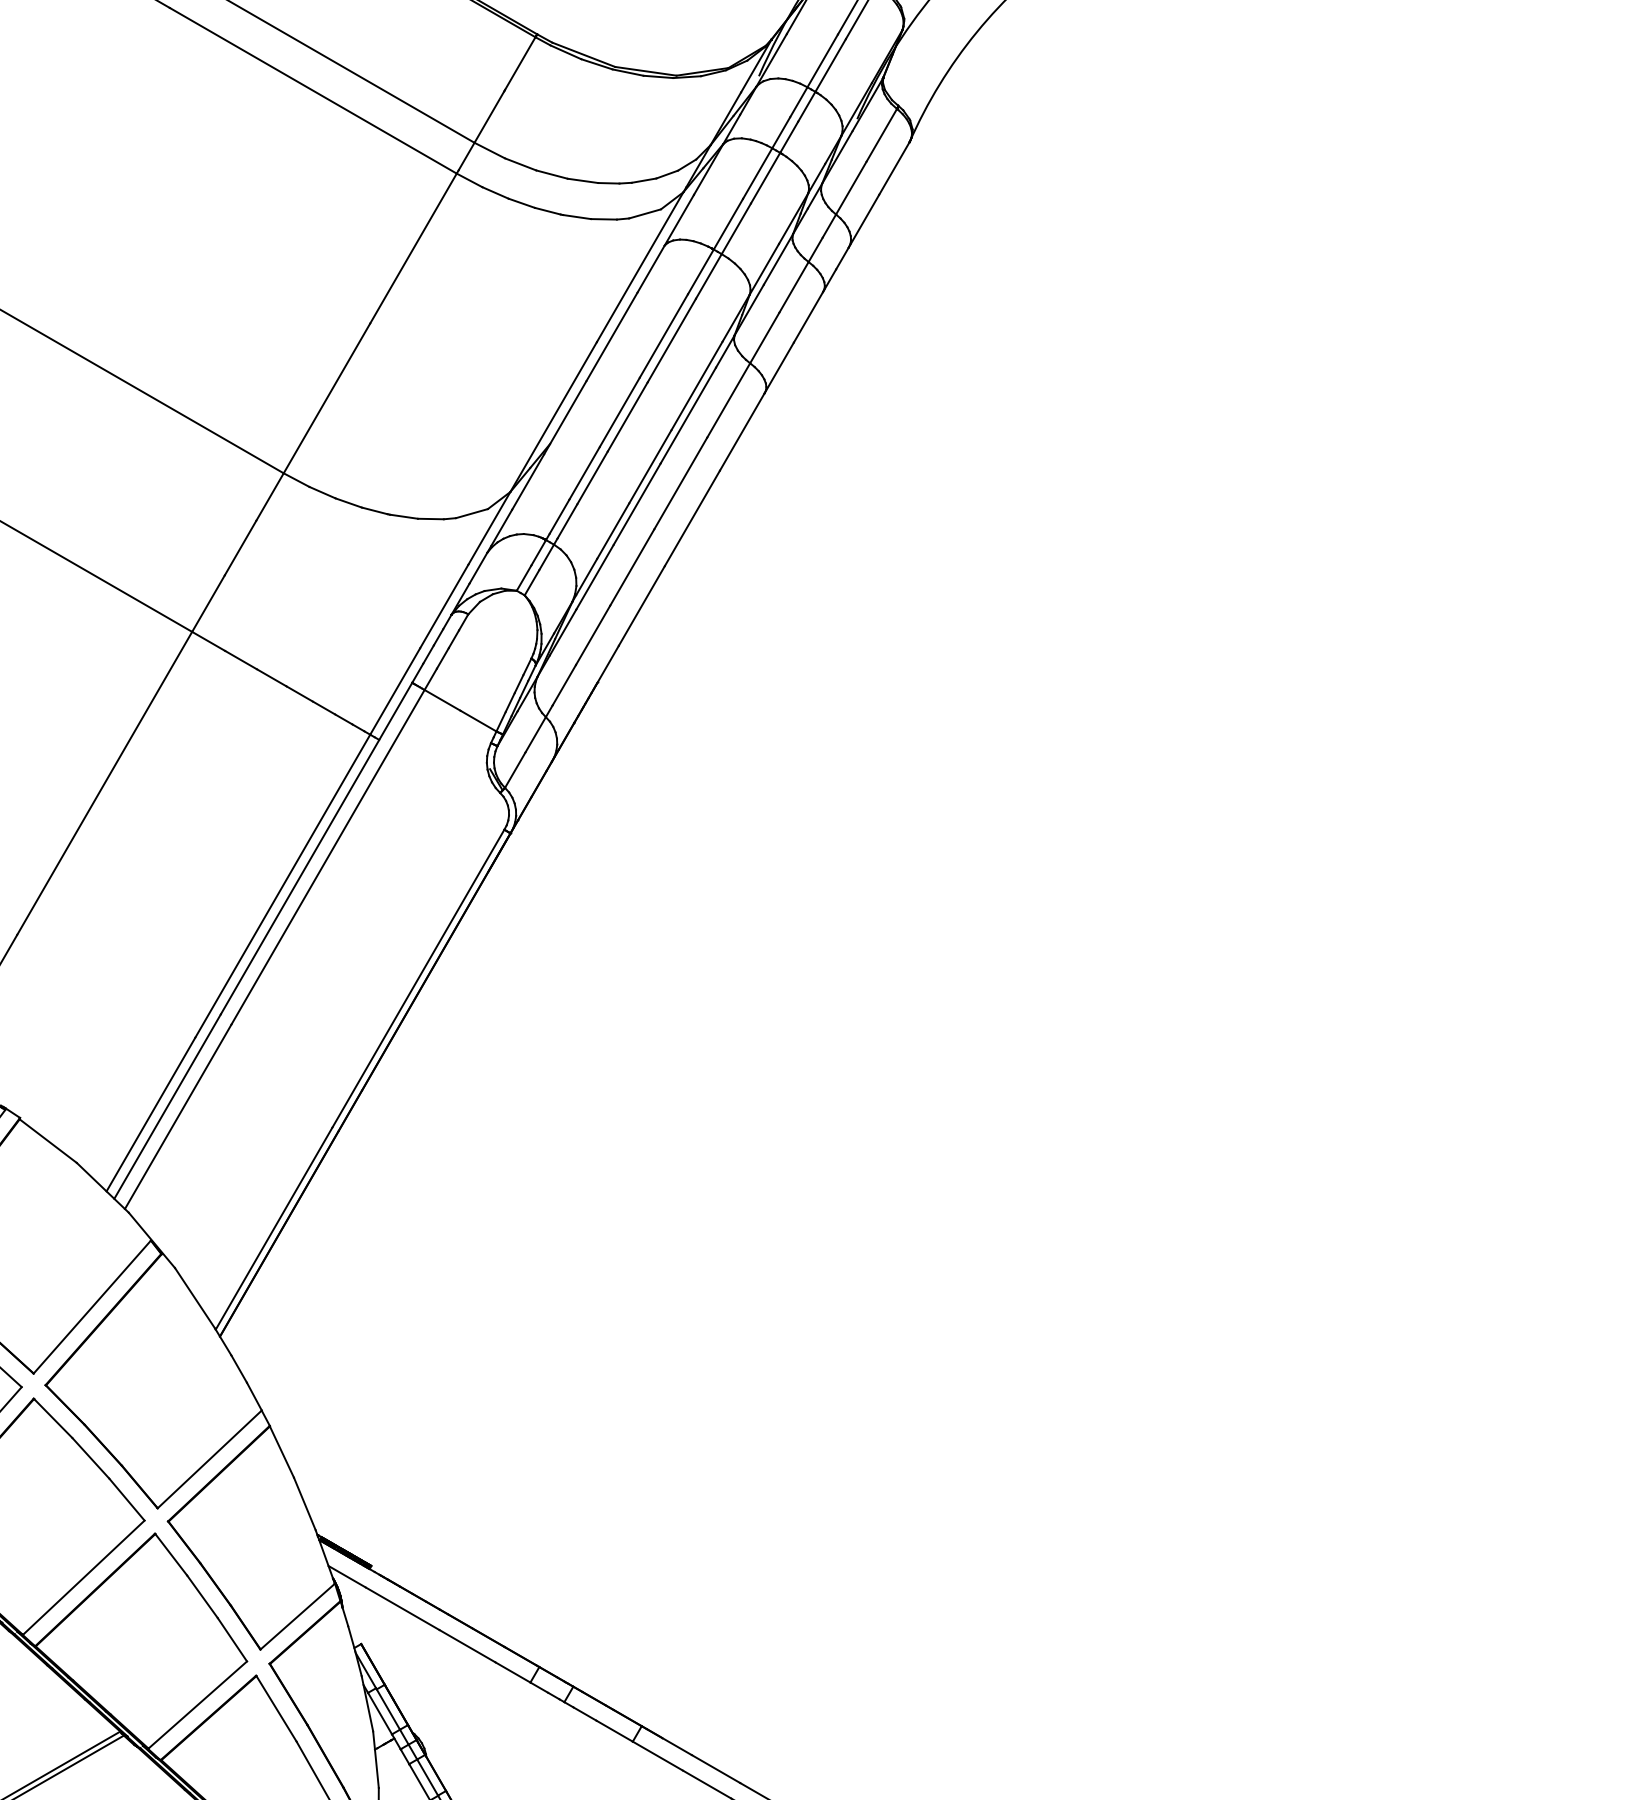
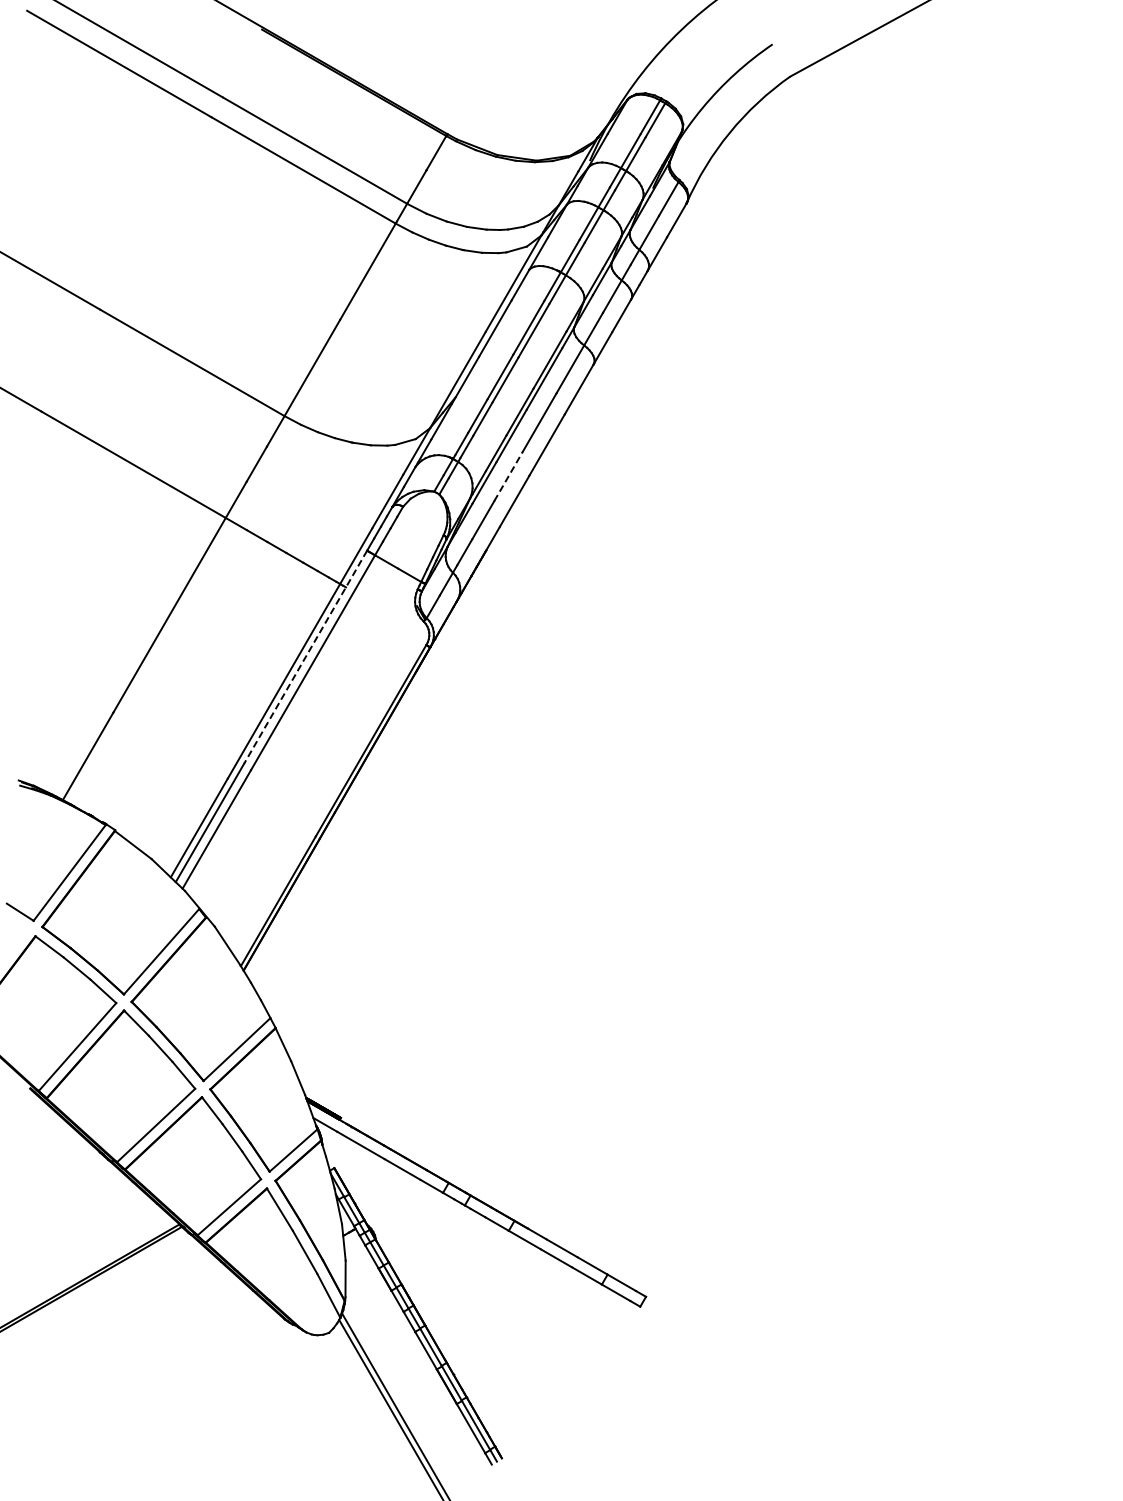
line: (632, 567) -> (508, 476), solid -> dashed
line: (316, 849) -> (305, 657), solid -> dashed

